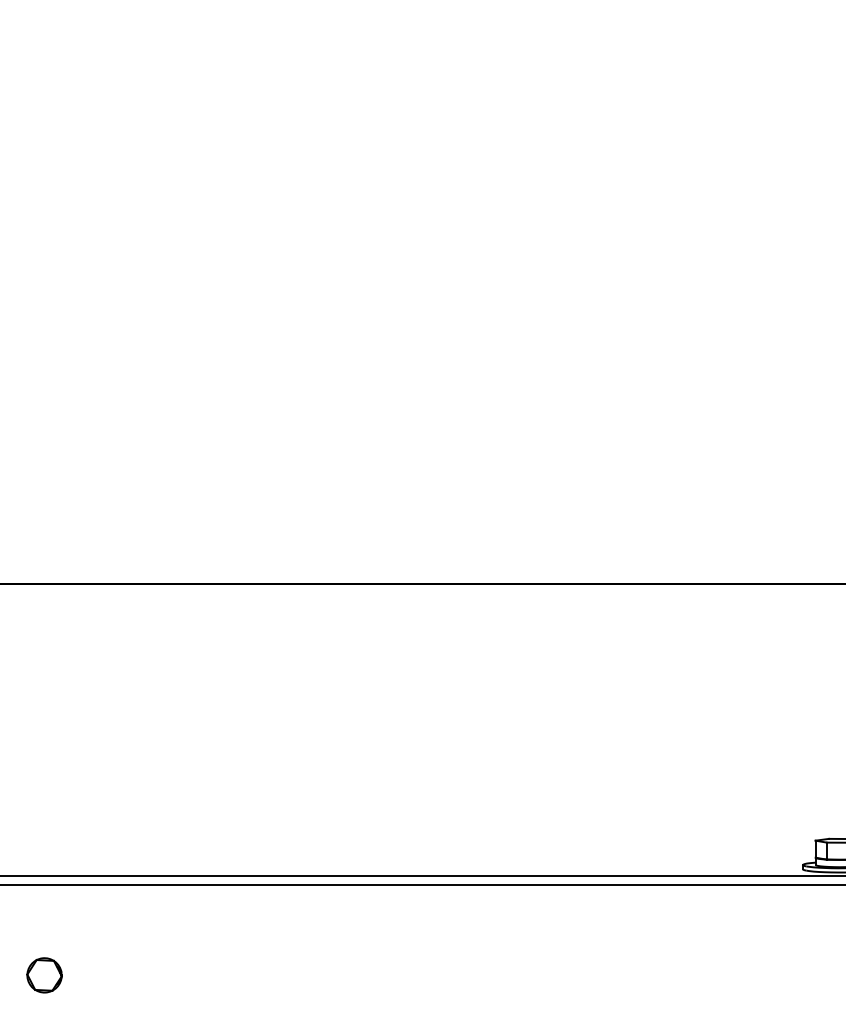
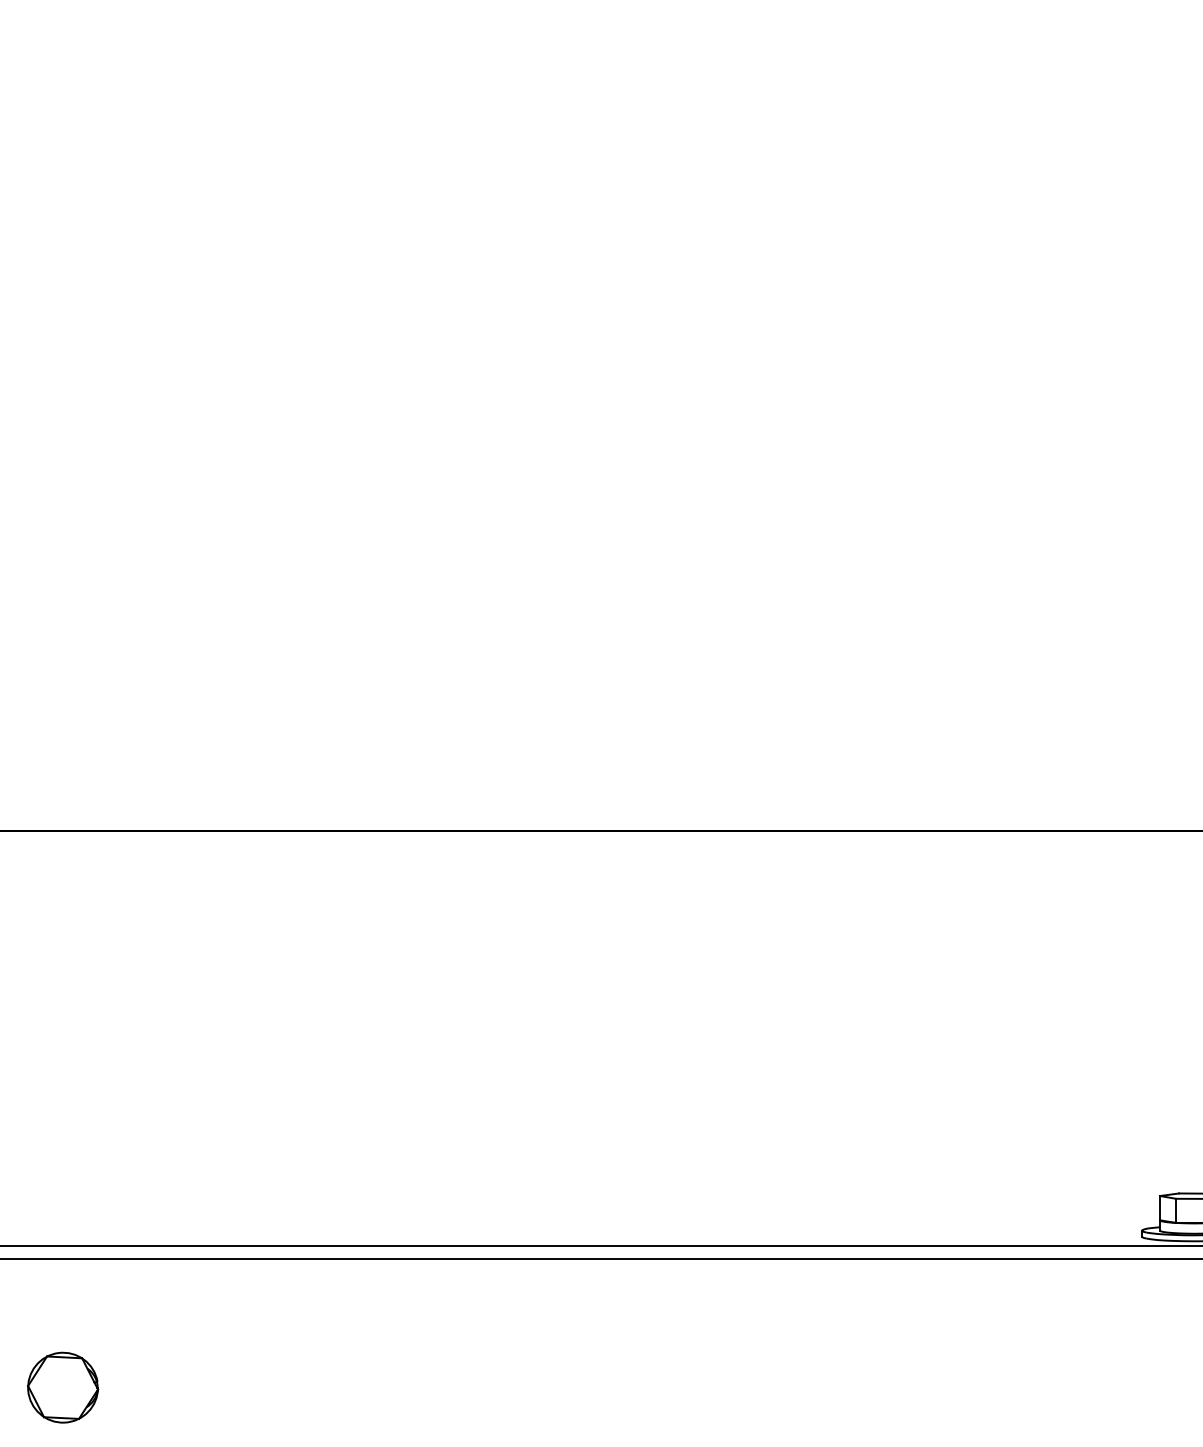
part: (44, 975) -> (63, 1387), size x1.43

